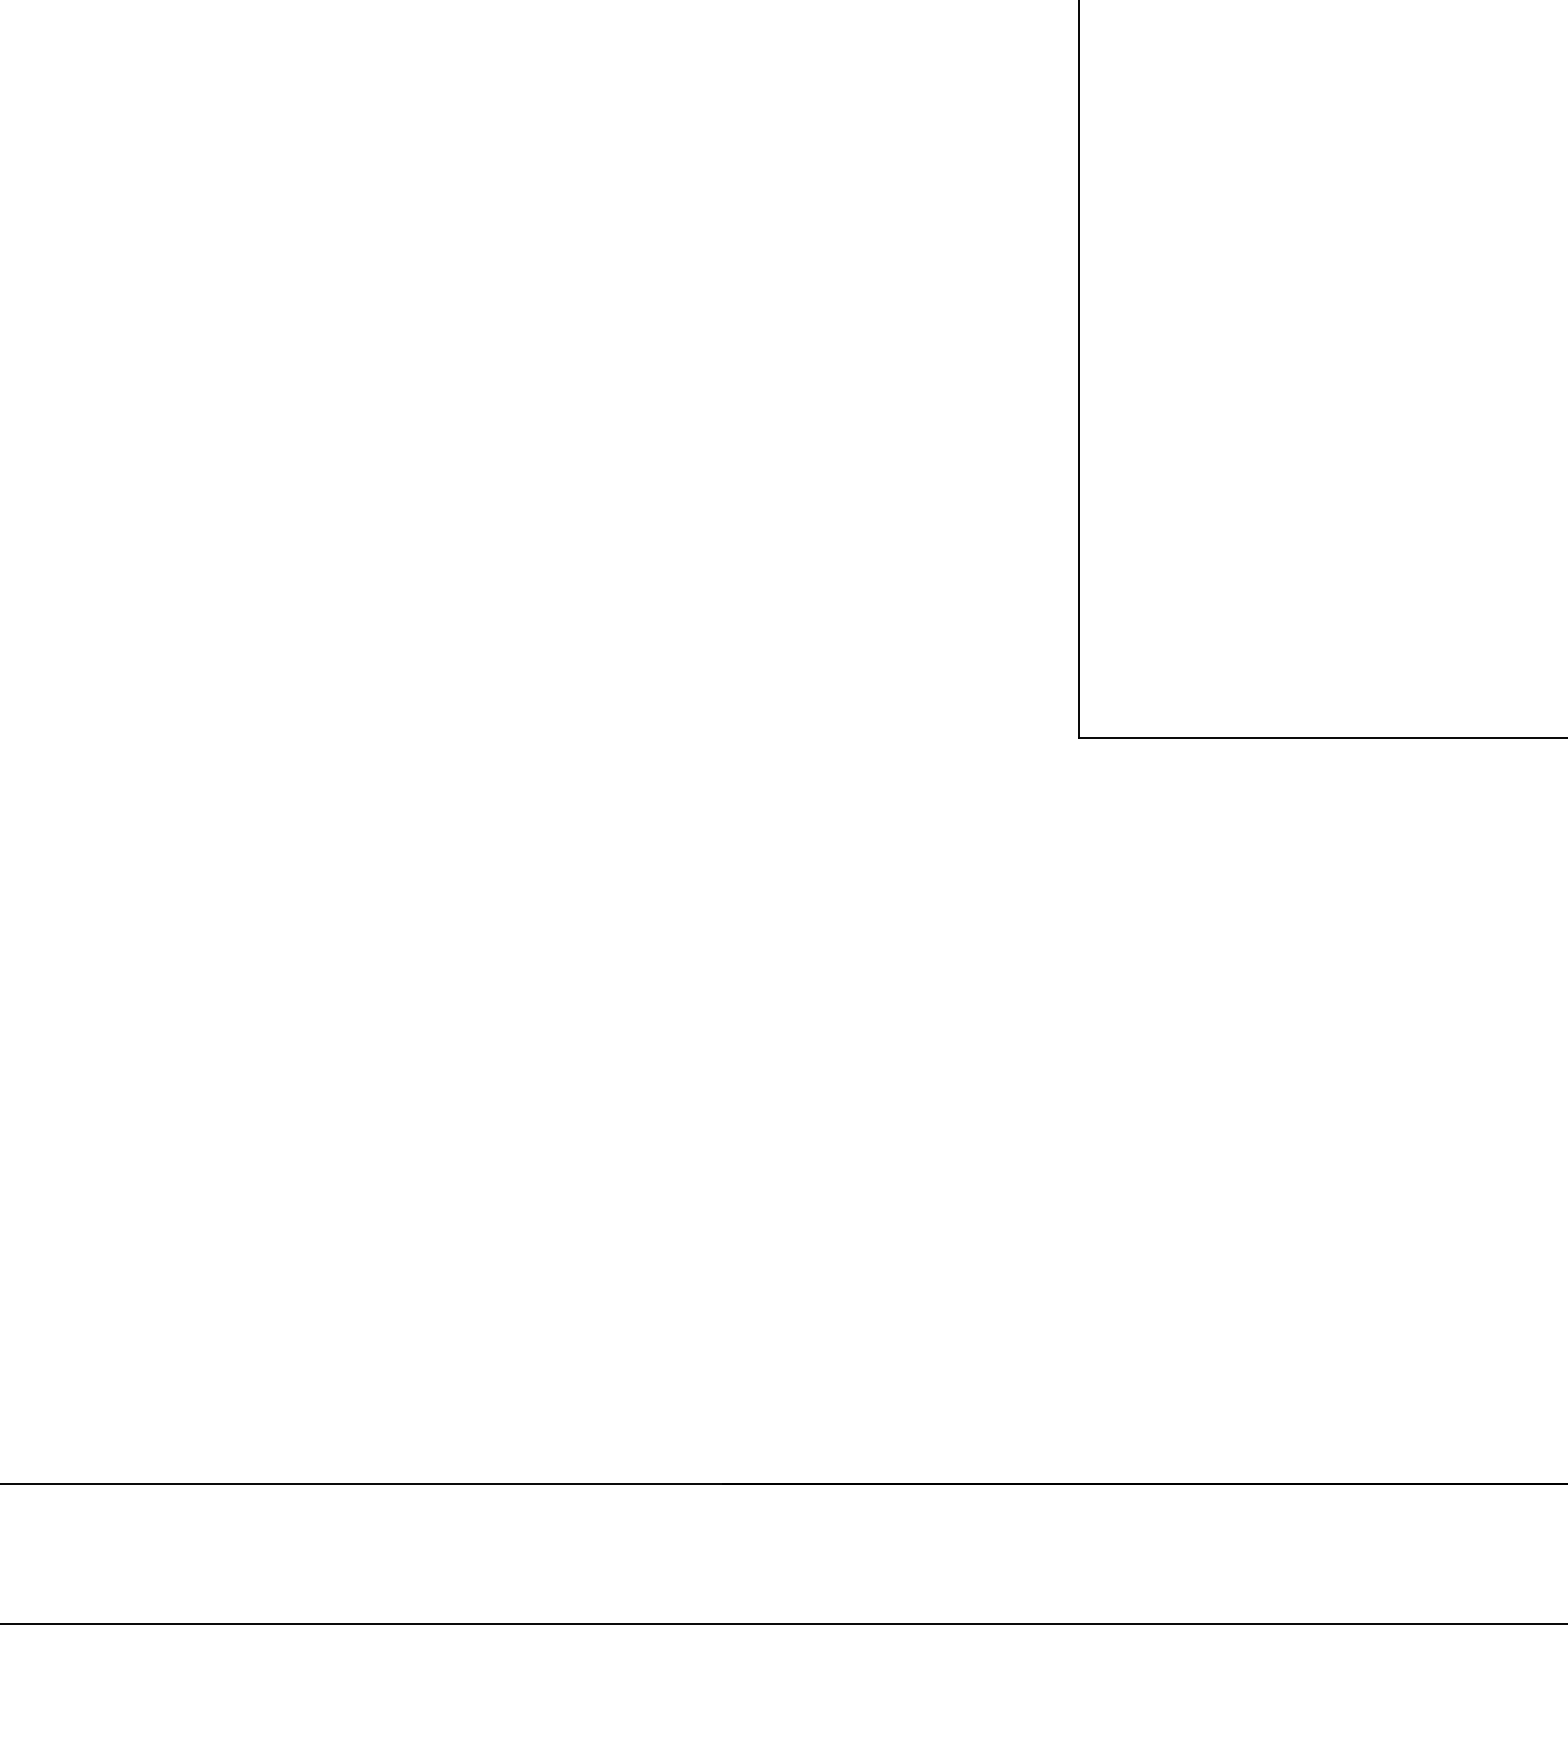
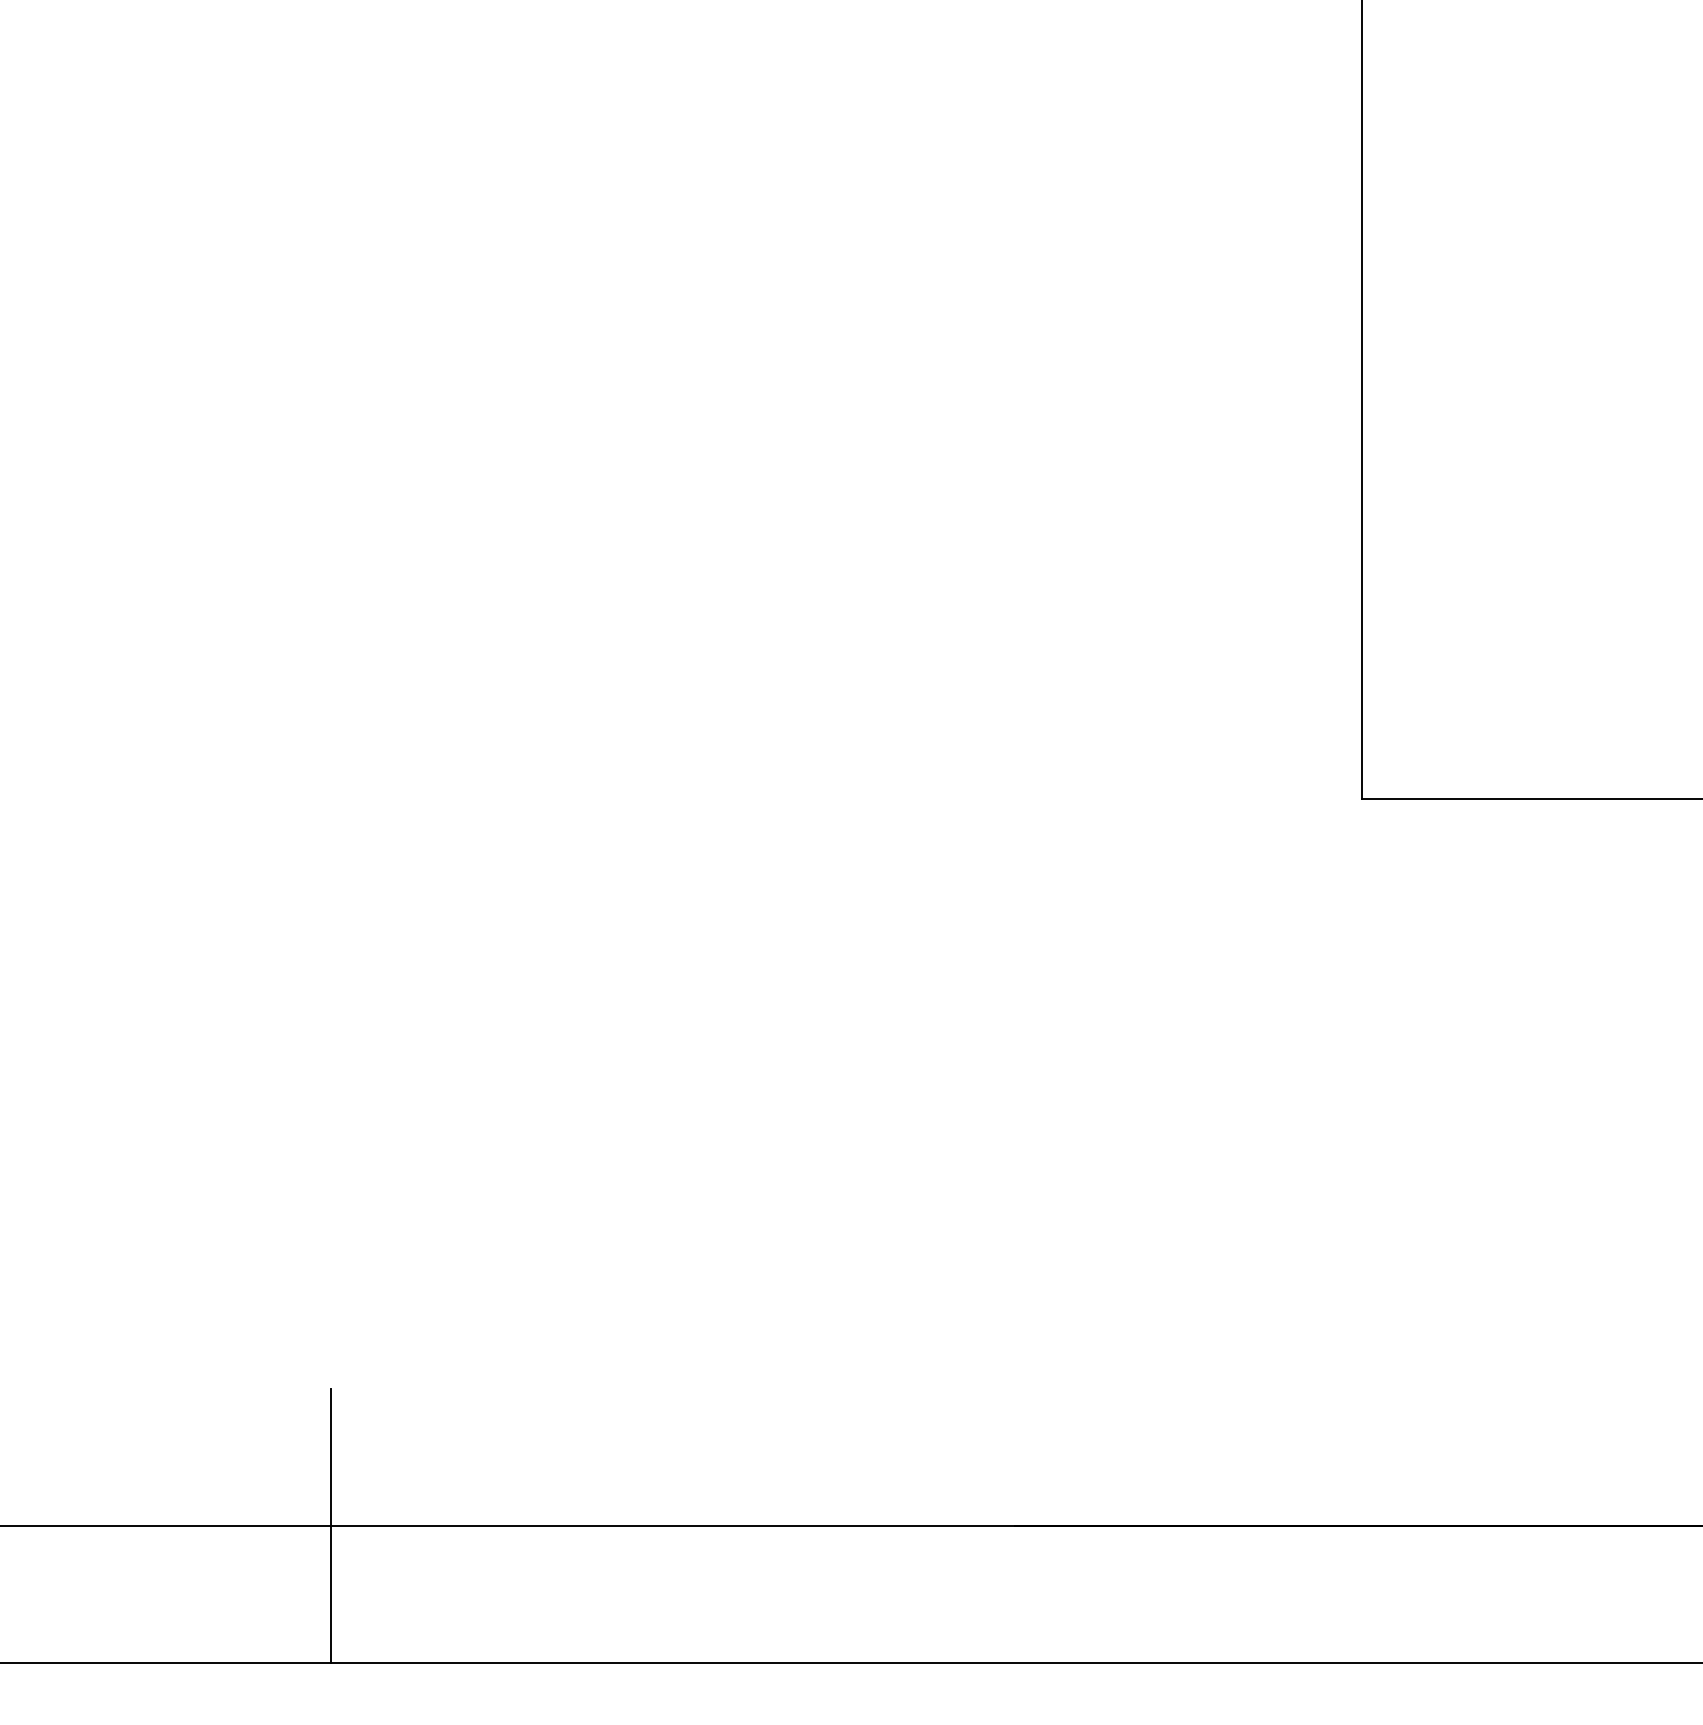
line: (21, 1483) -> (331, 1525), added

